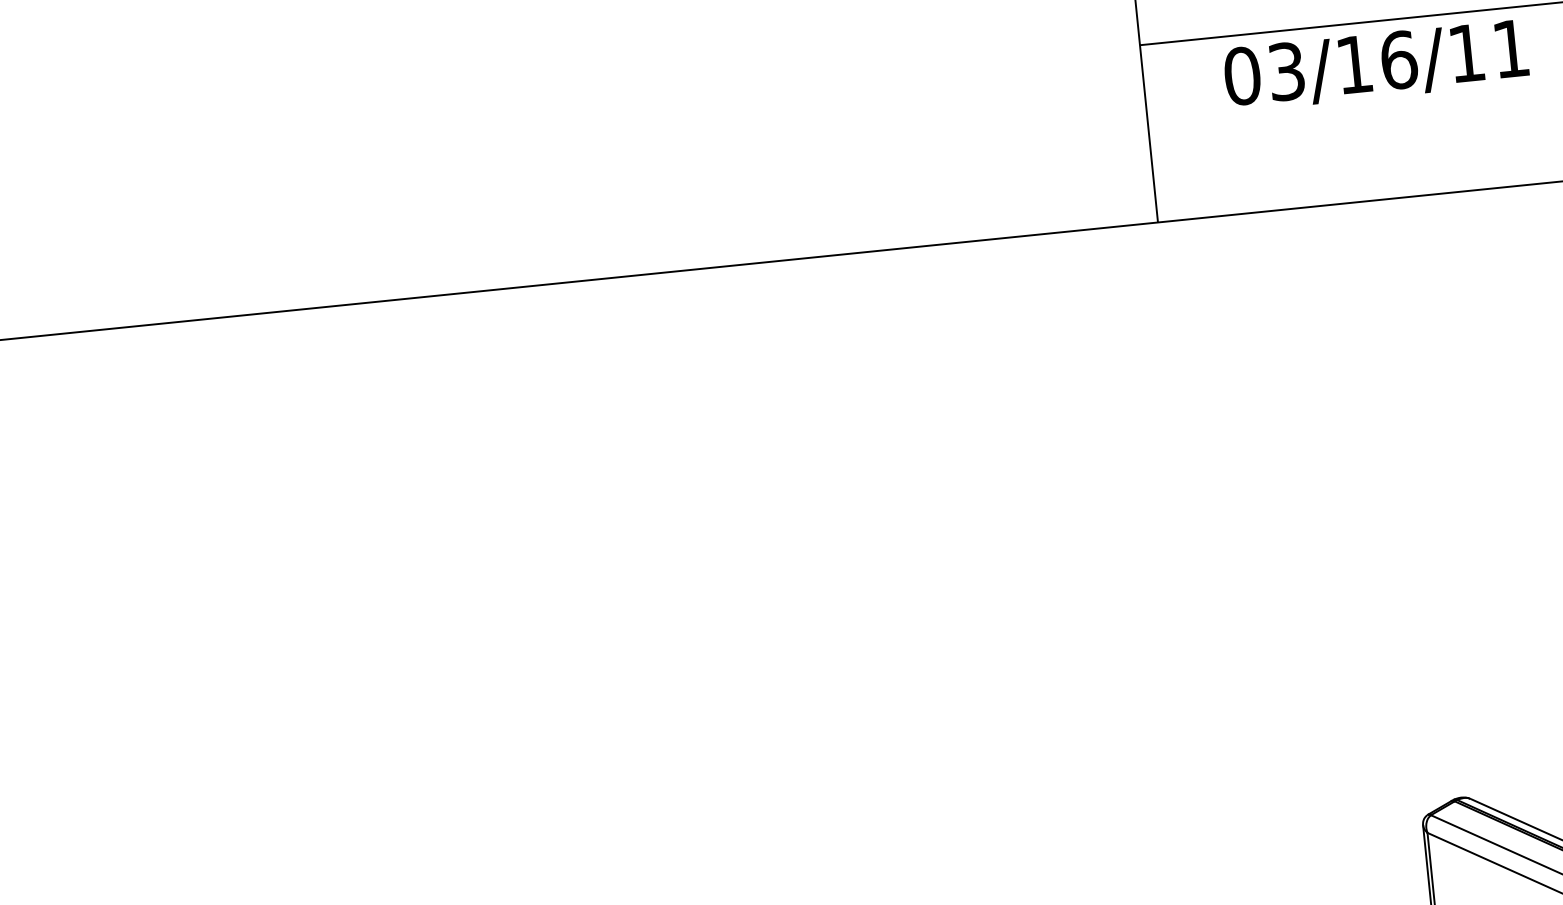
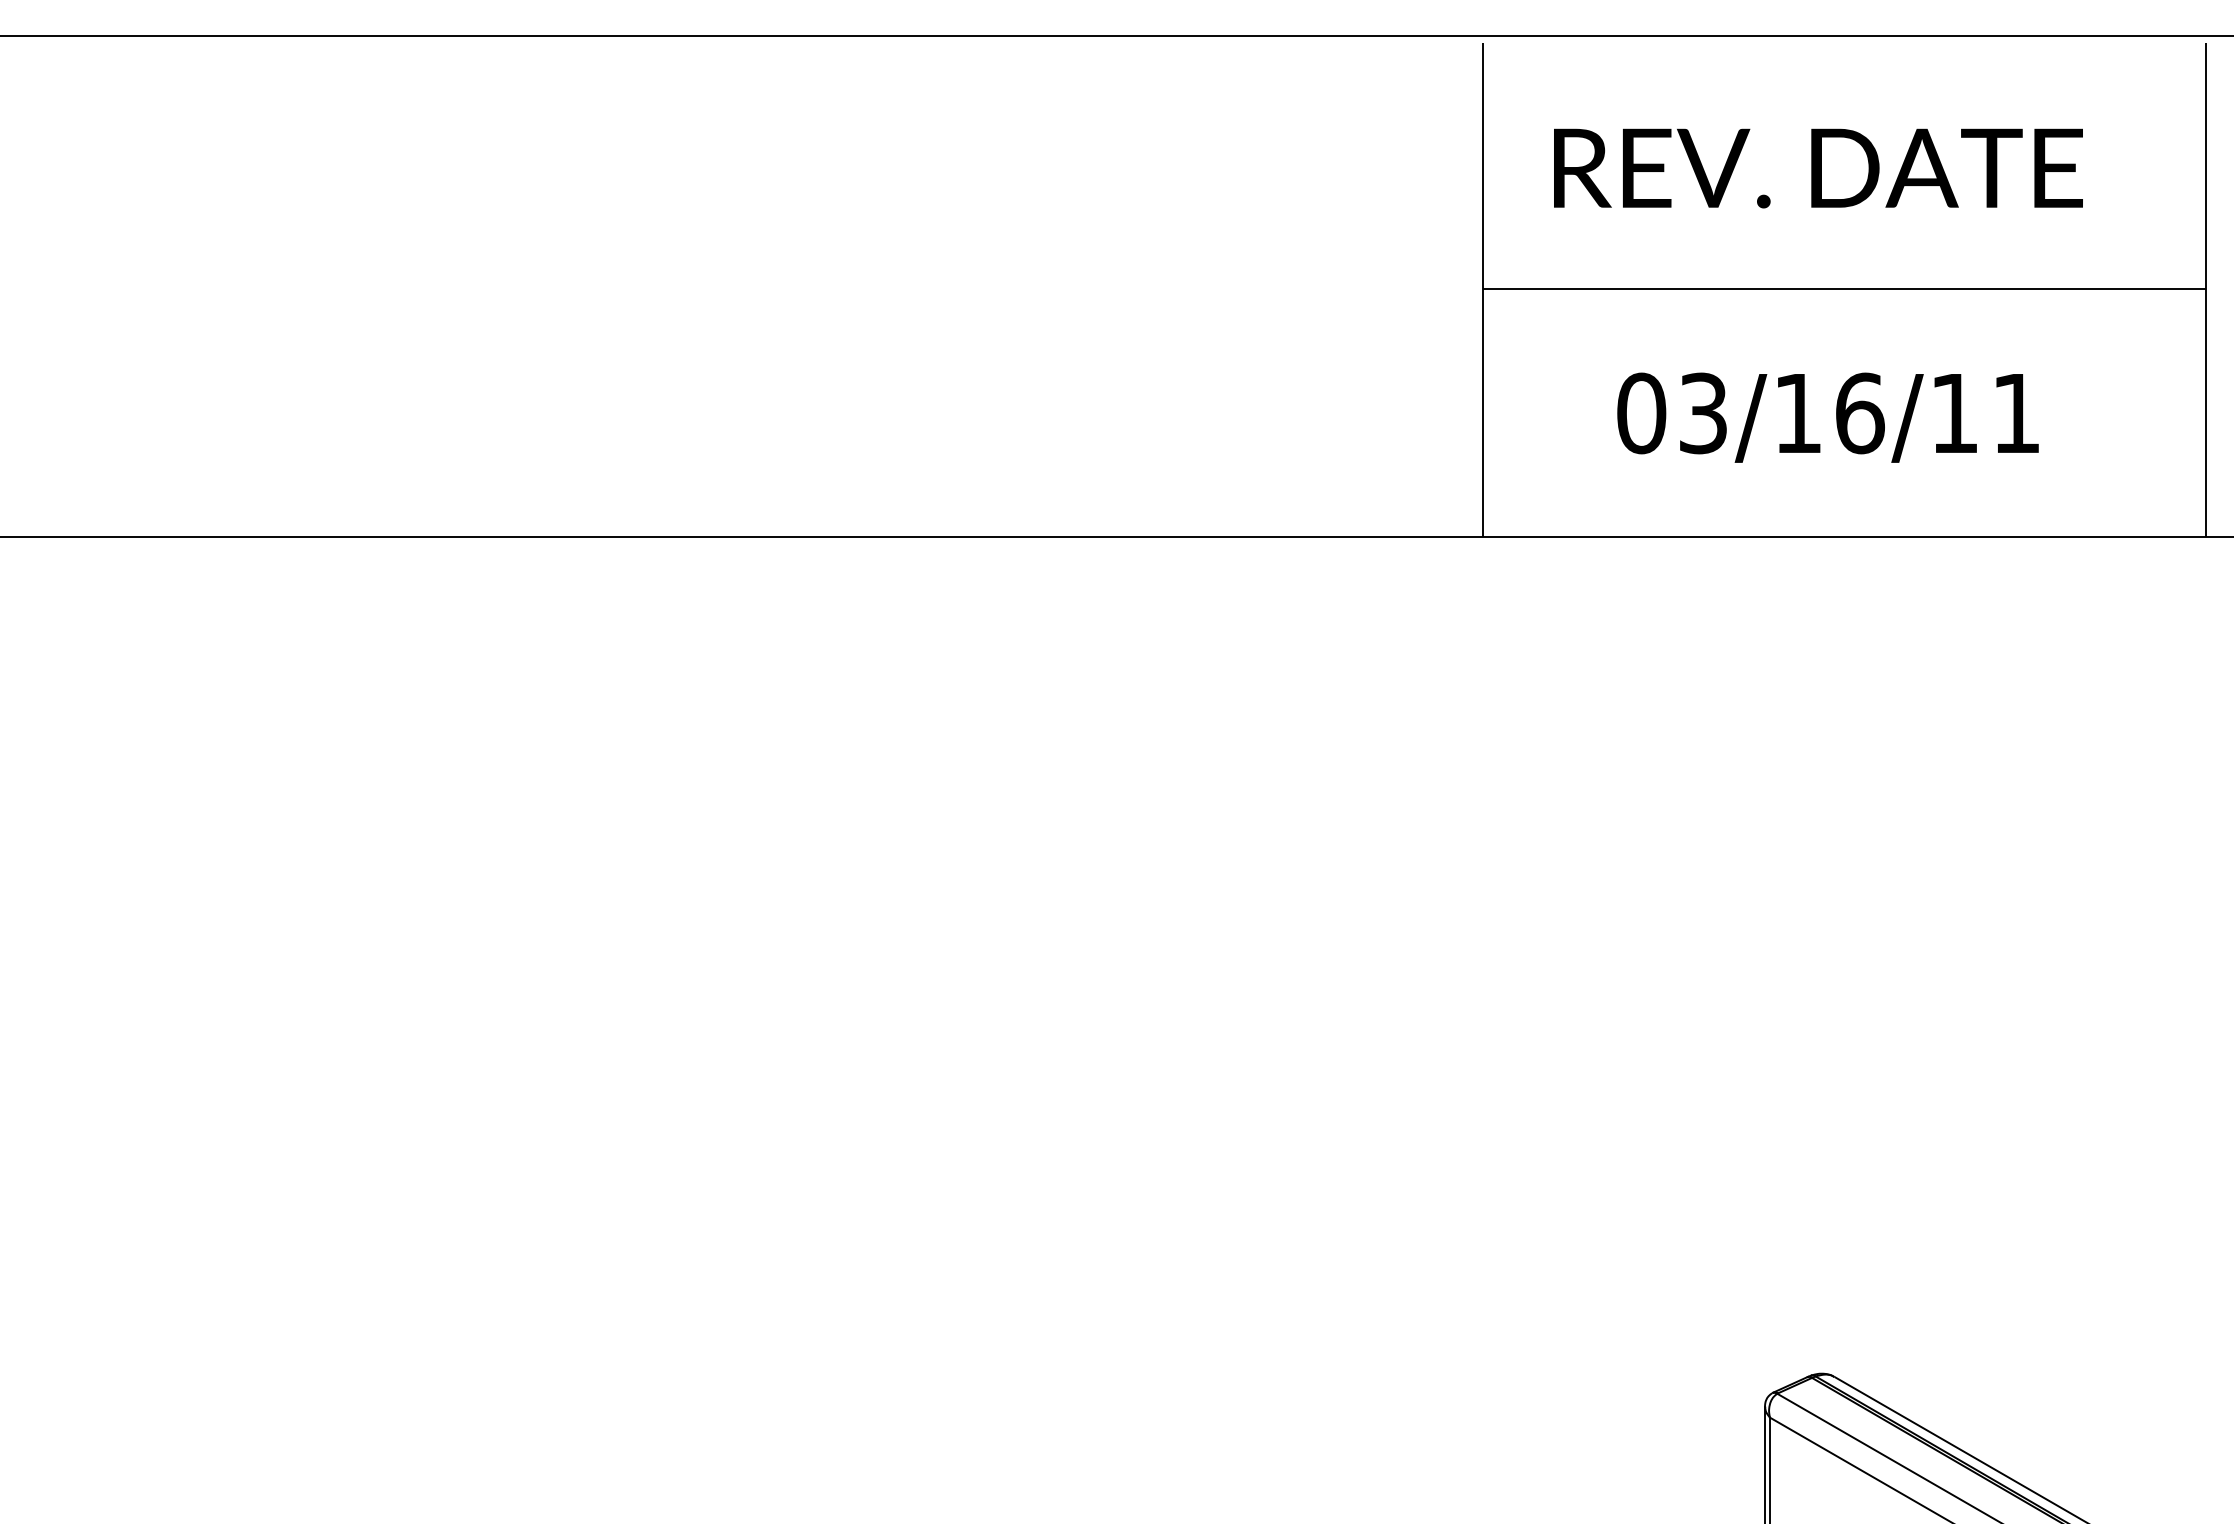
text: (1375, 65) -> (1827, 417), moved

